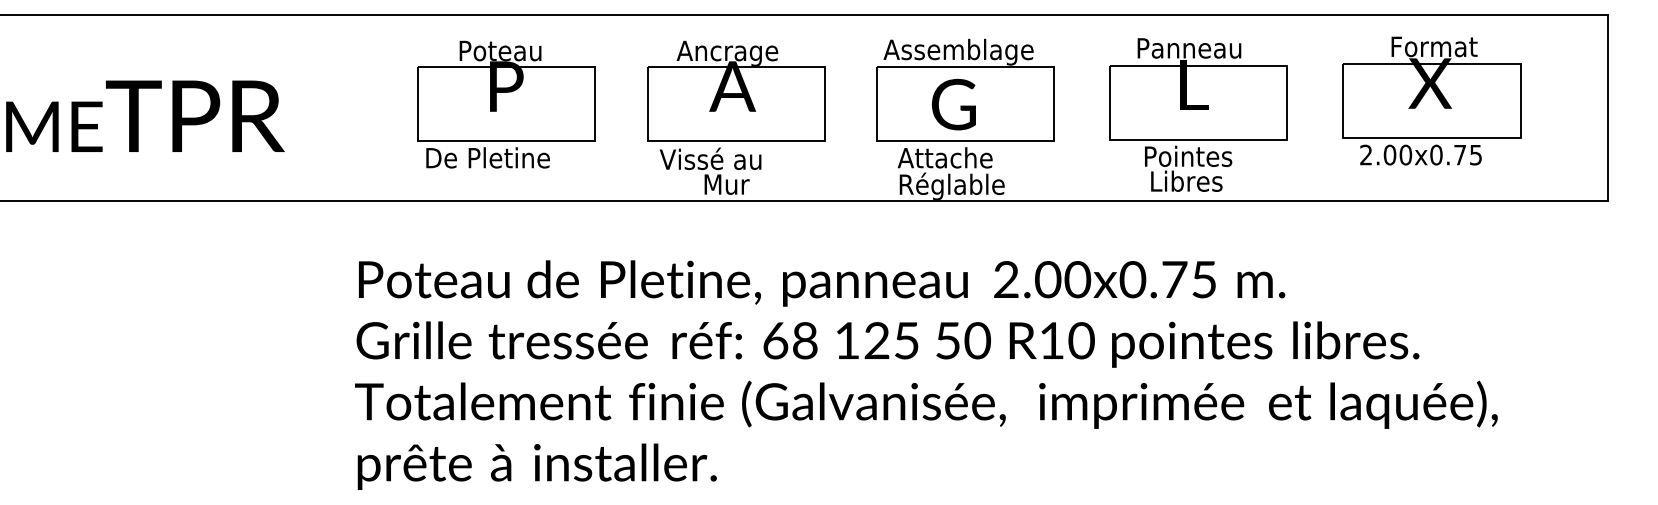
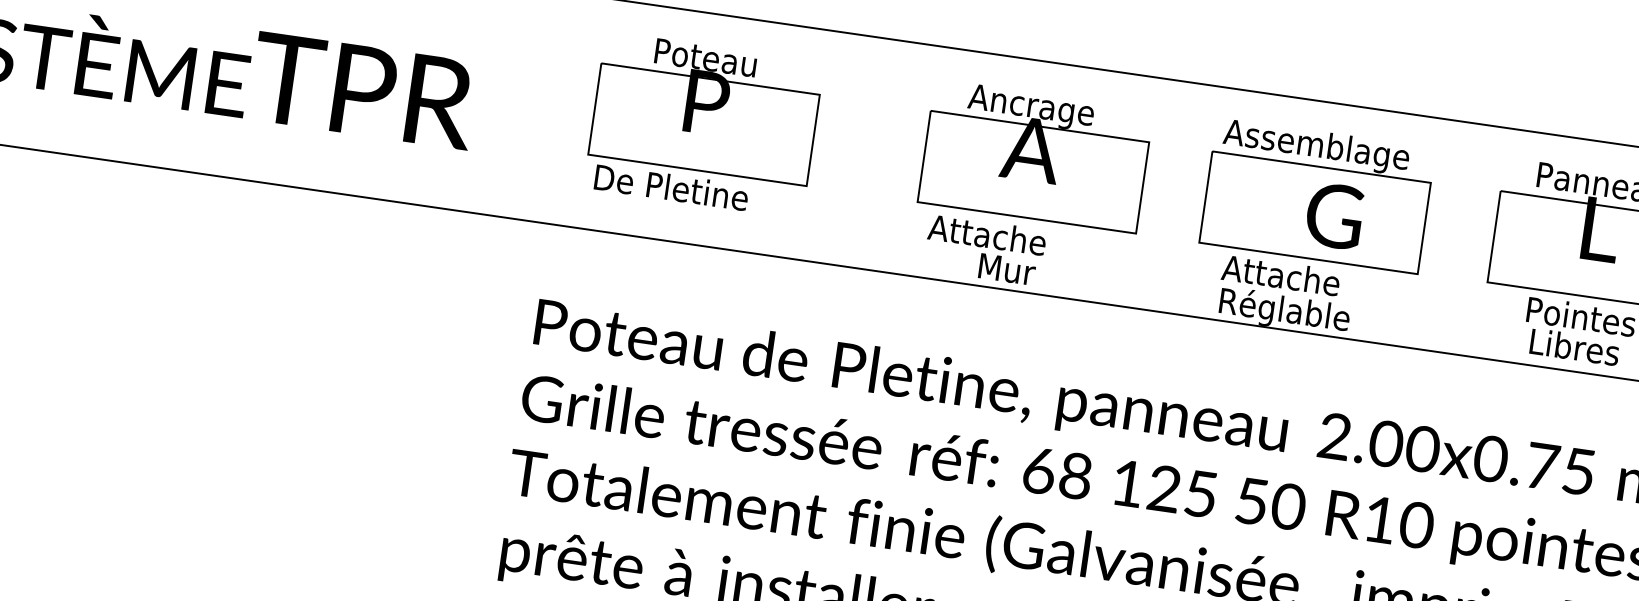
part: (506, 104) -> (703, 124), moved
text: (953, 104) -> (1334, 215), moved
text: (710, 158) -> (991, 234), Vissé au -> Attache

